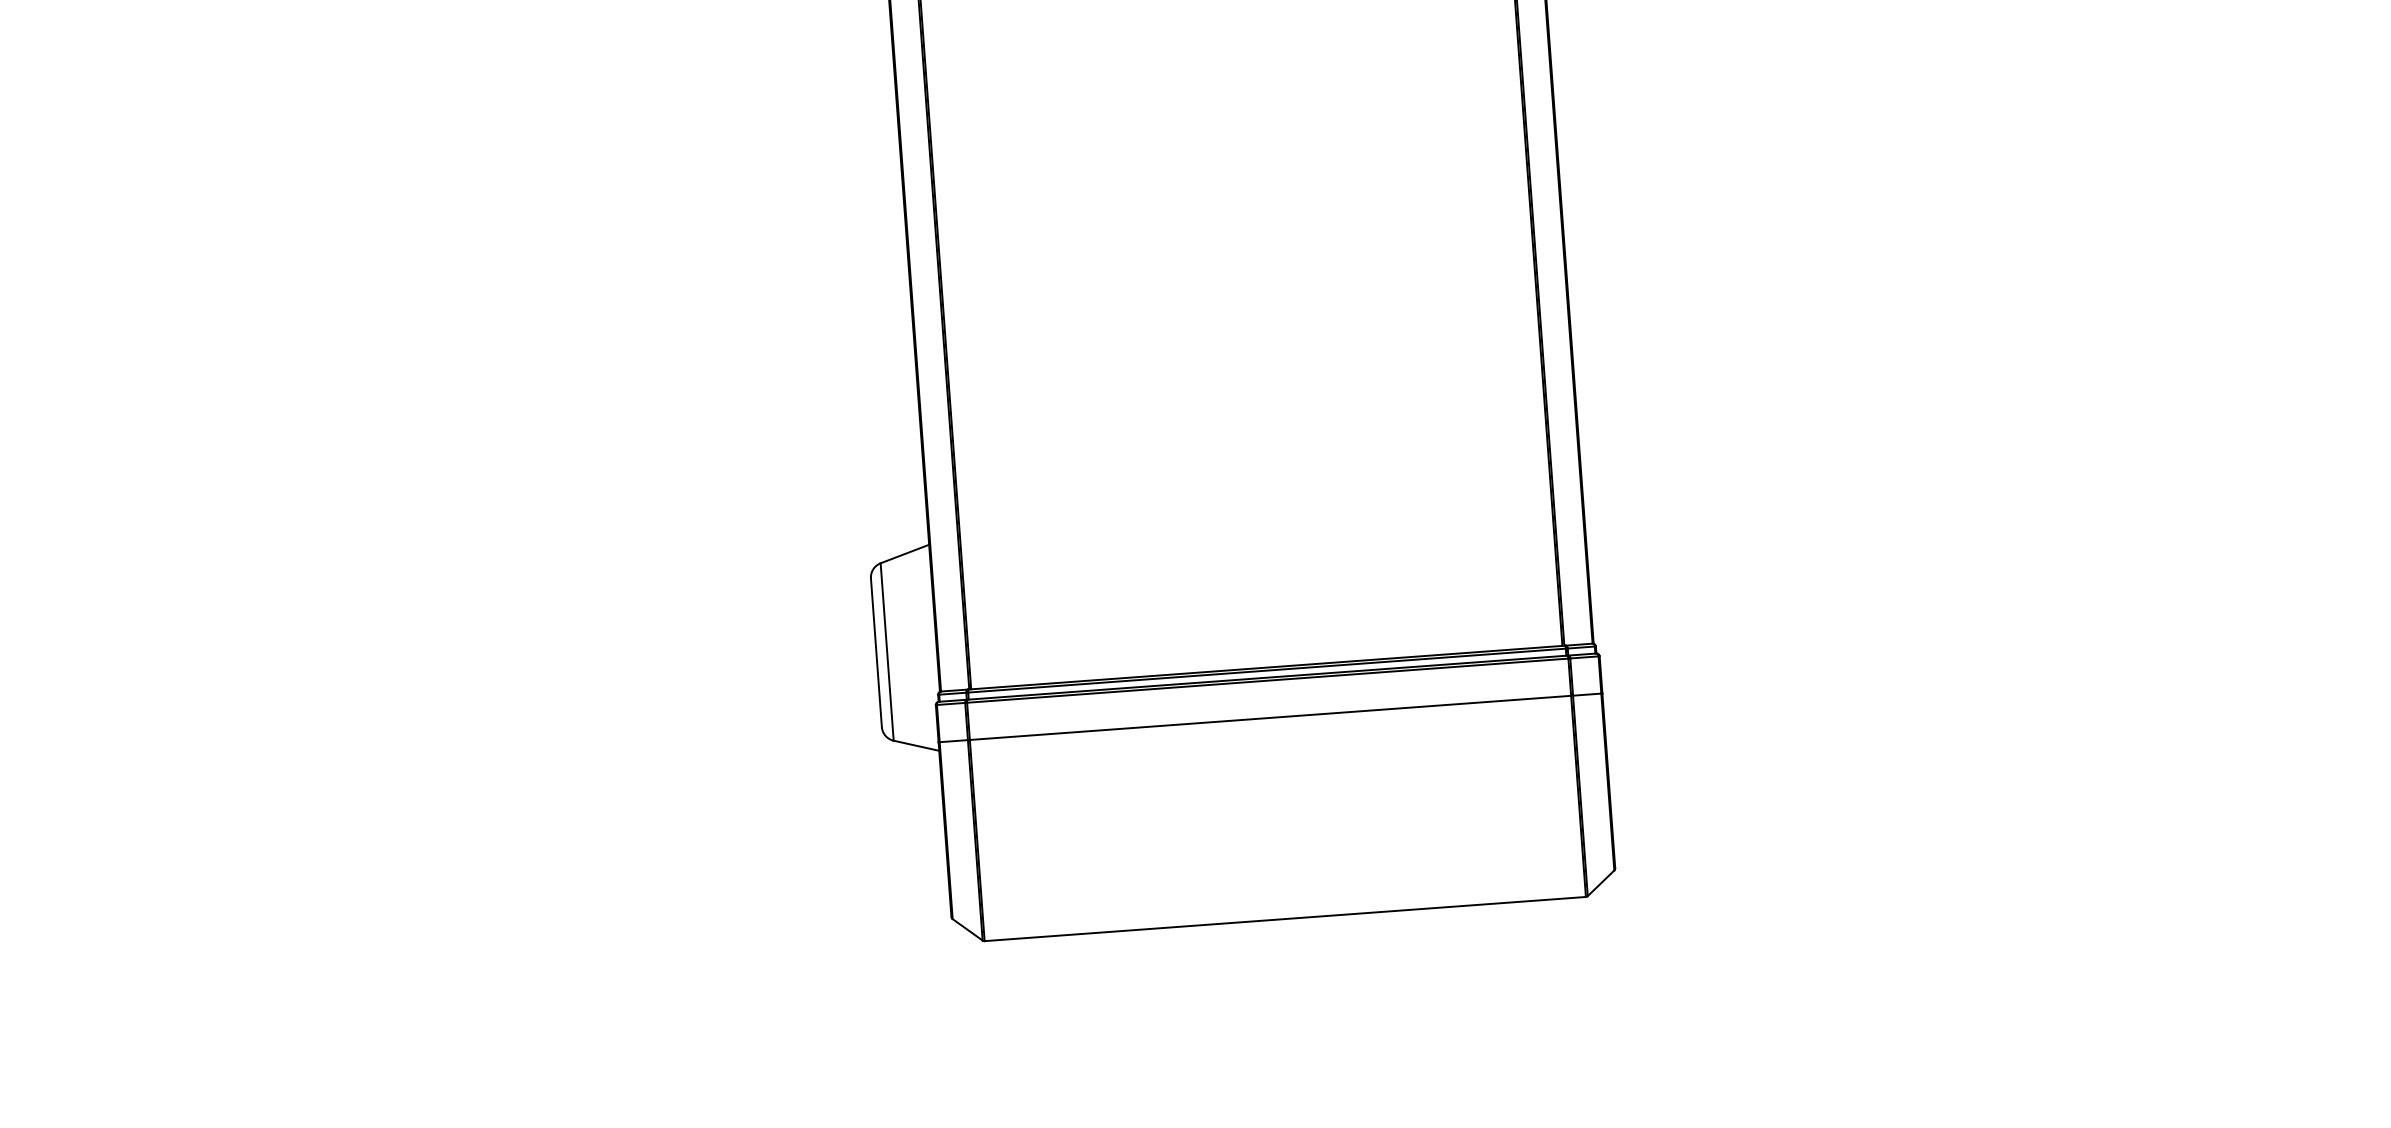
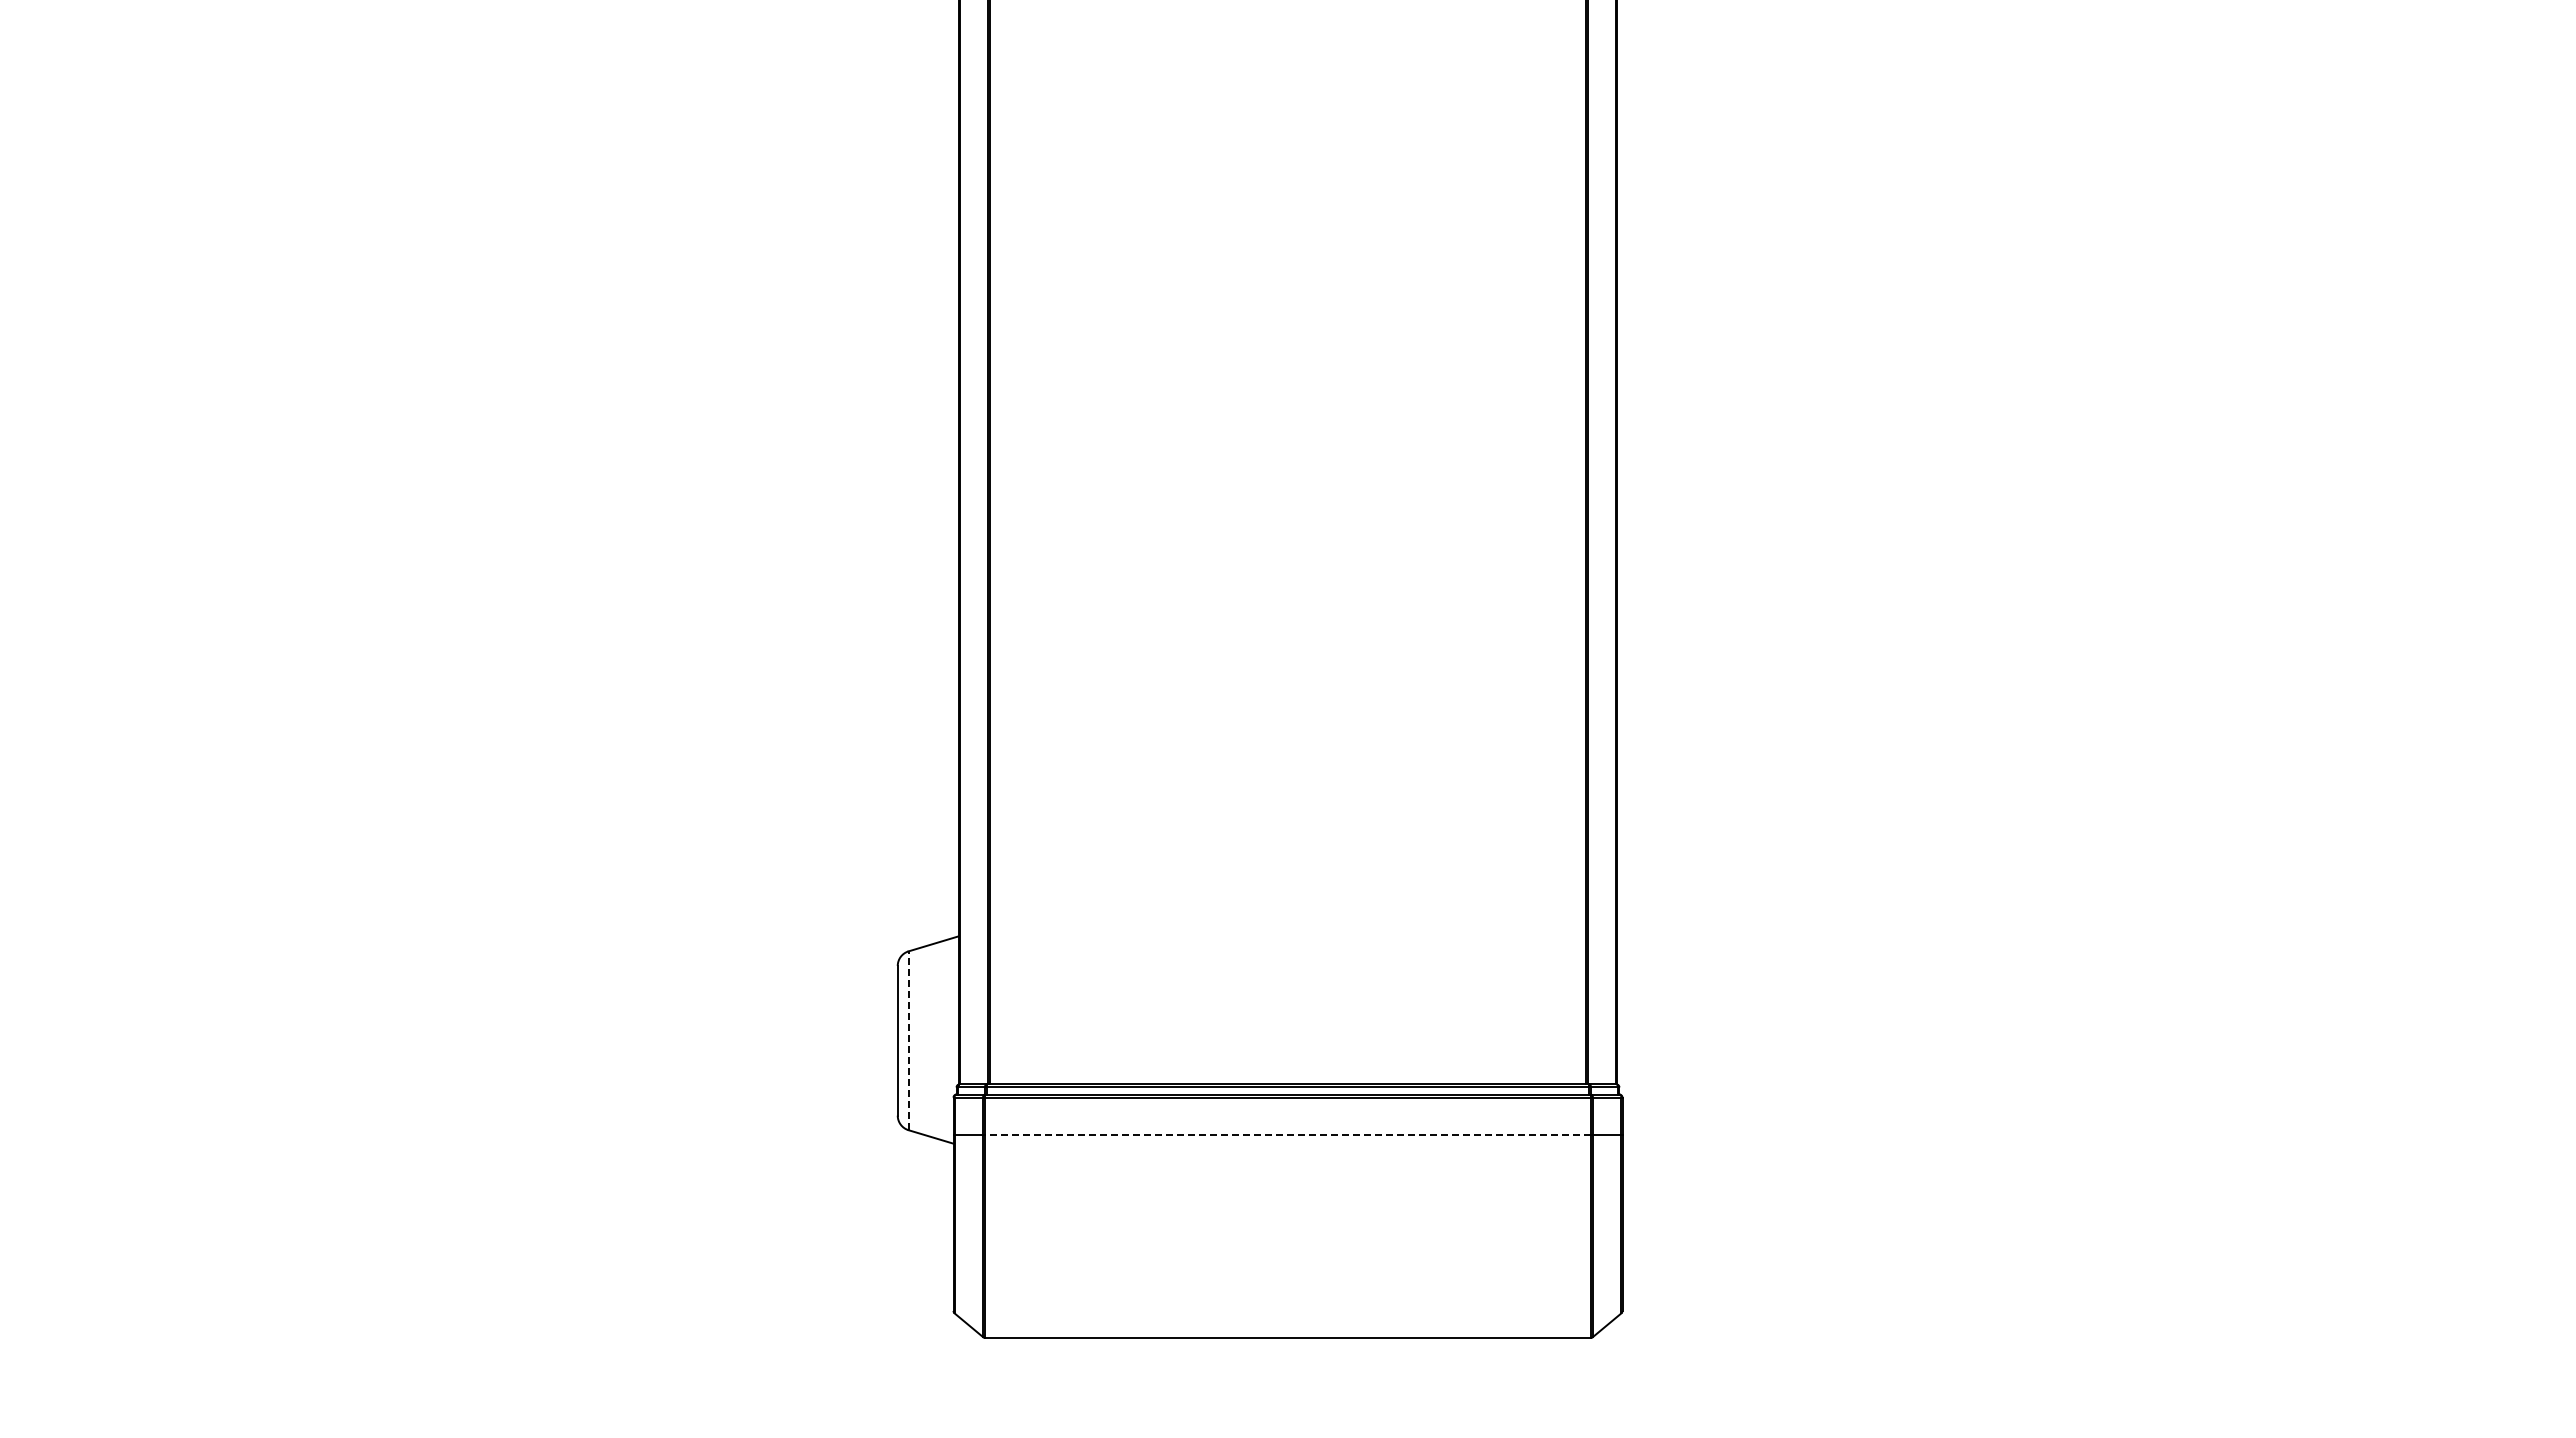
line: (887, 651) -> (908, 1040), solid -> dashed
line: (1271, 718) -> (1288, 1135), solid -> dashed

